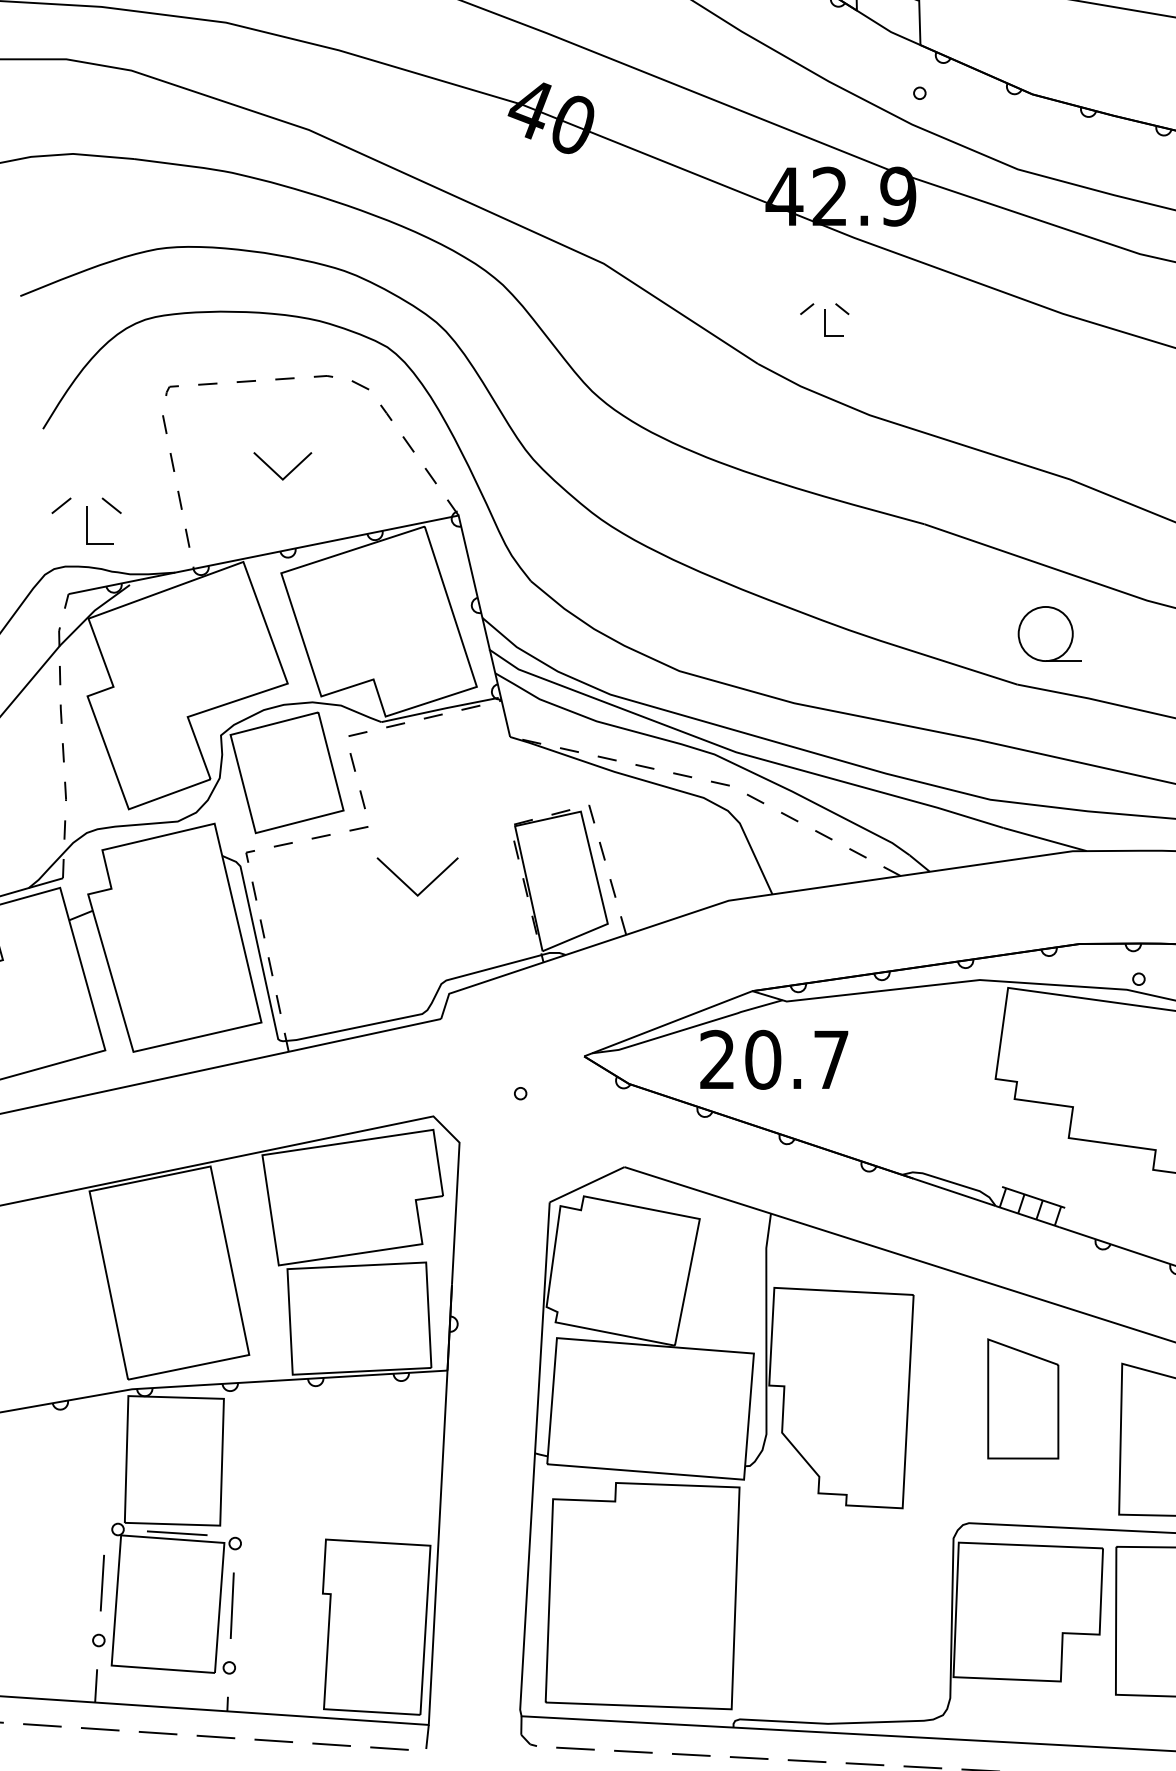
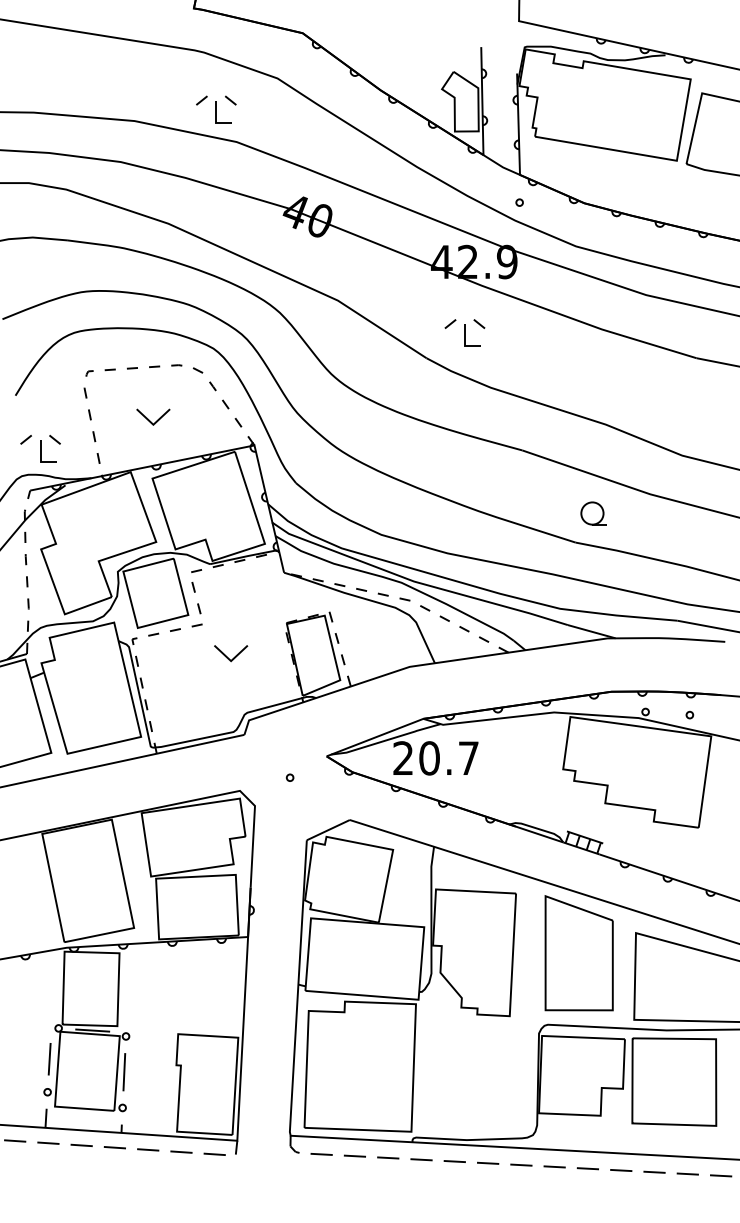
part: (823, 319) -> (464, 332), size x1.43
part: (1048, 633) -> (593, 513), size x0.71
part: (418, 877) -> (231, 653), size x0.71
part: (1022, 1399) -> (578, 953), size x1.67

